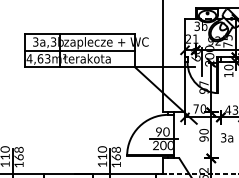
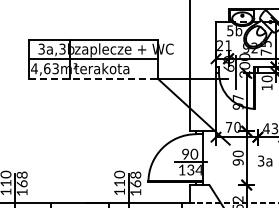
text: (197, 26) -> (230, 30), 3b -> 5b
line: (80, 67) -> (94, 78), solid -> dashed
text: (162, 145) -> (189, 169), 200 -> 134

